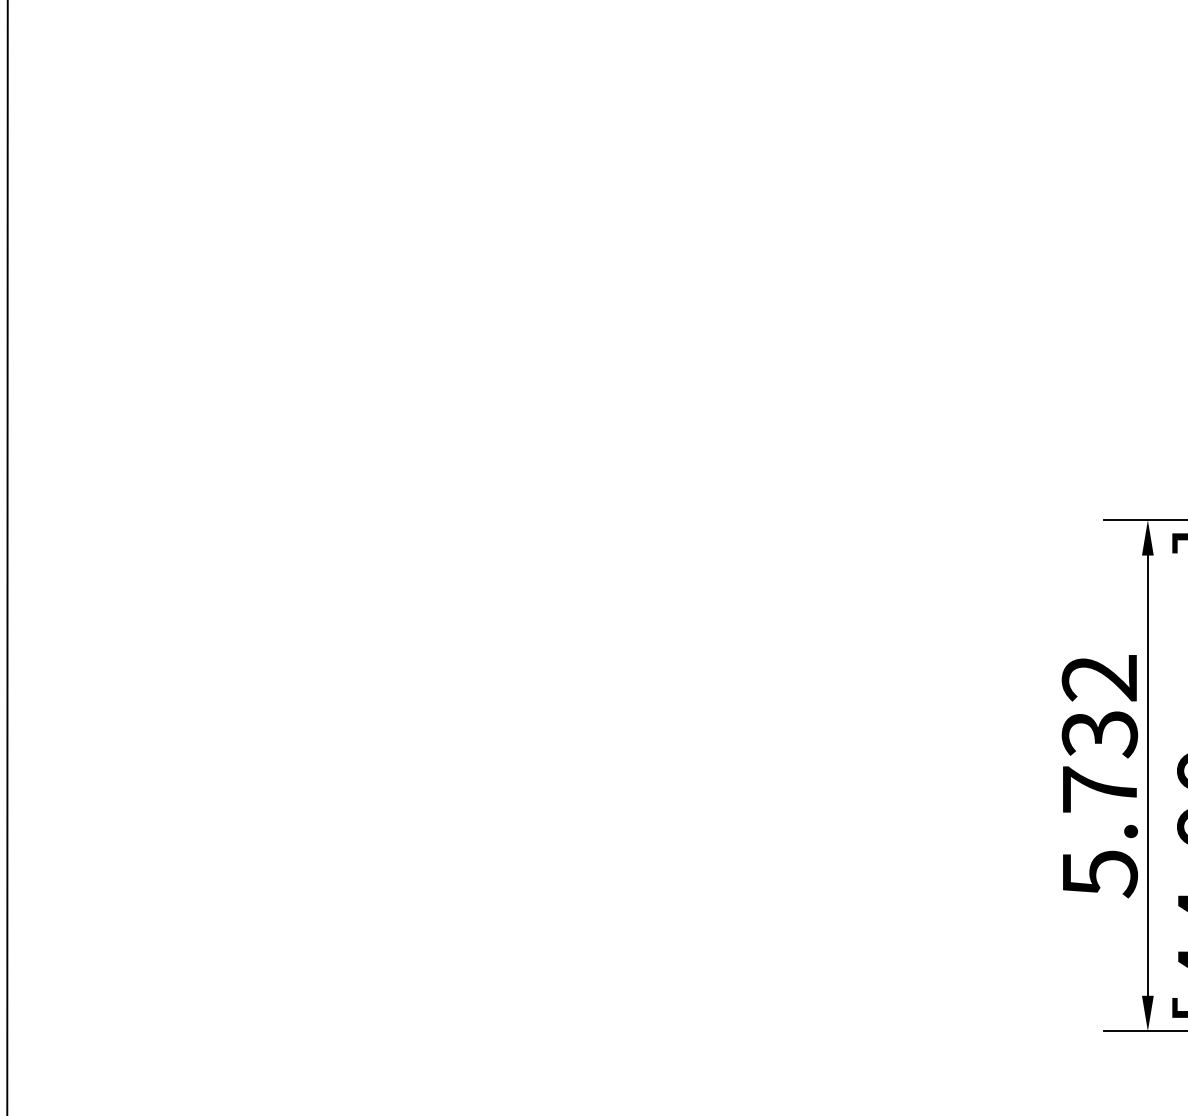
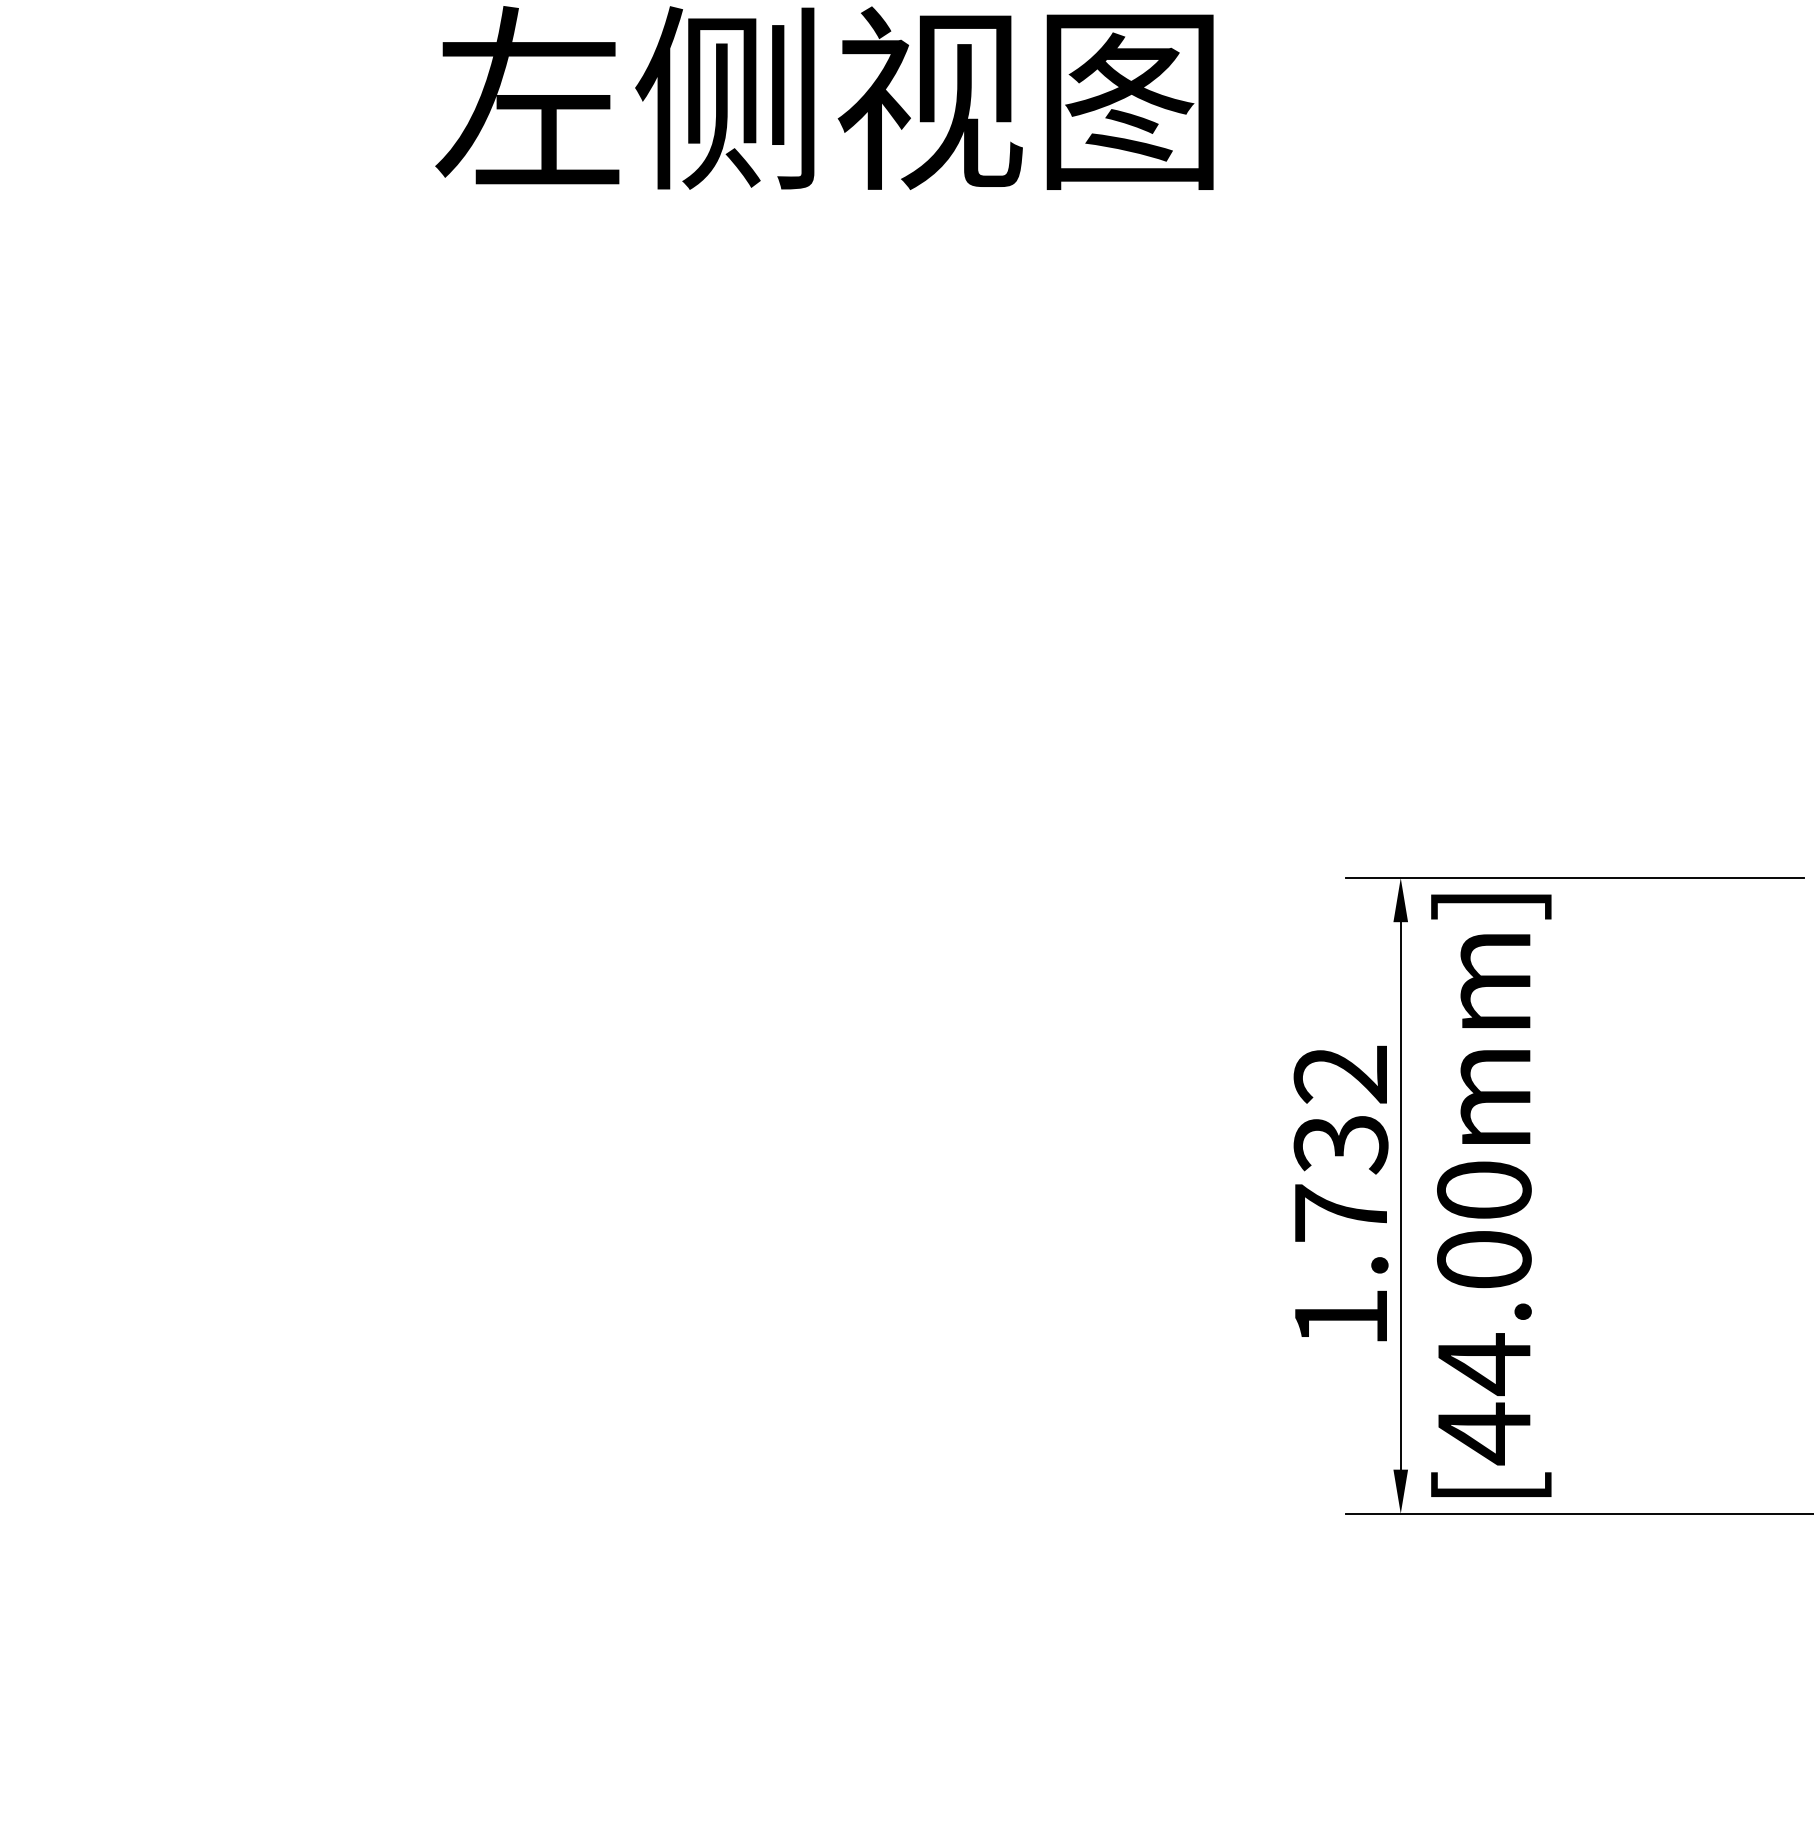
text: (1100, 874) -> (1341, 1318), 5.732 -> 1.732

